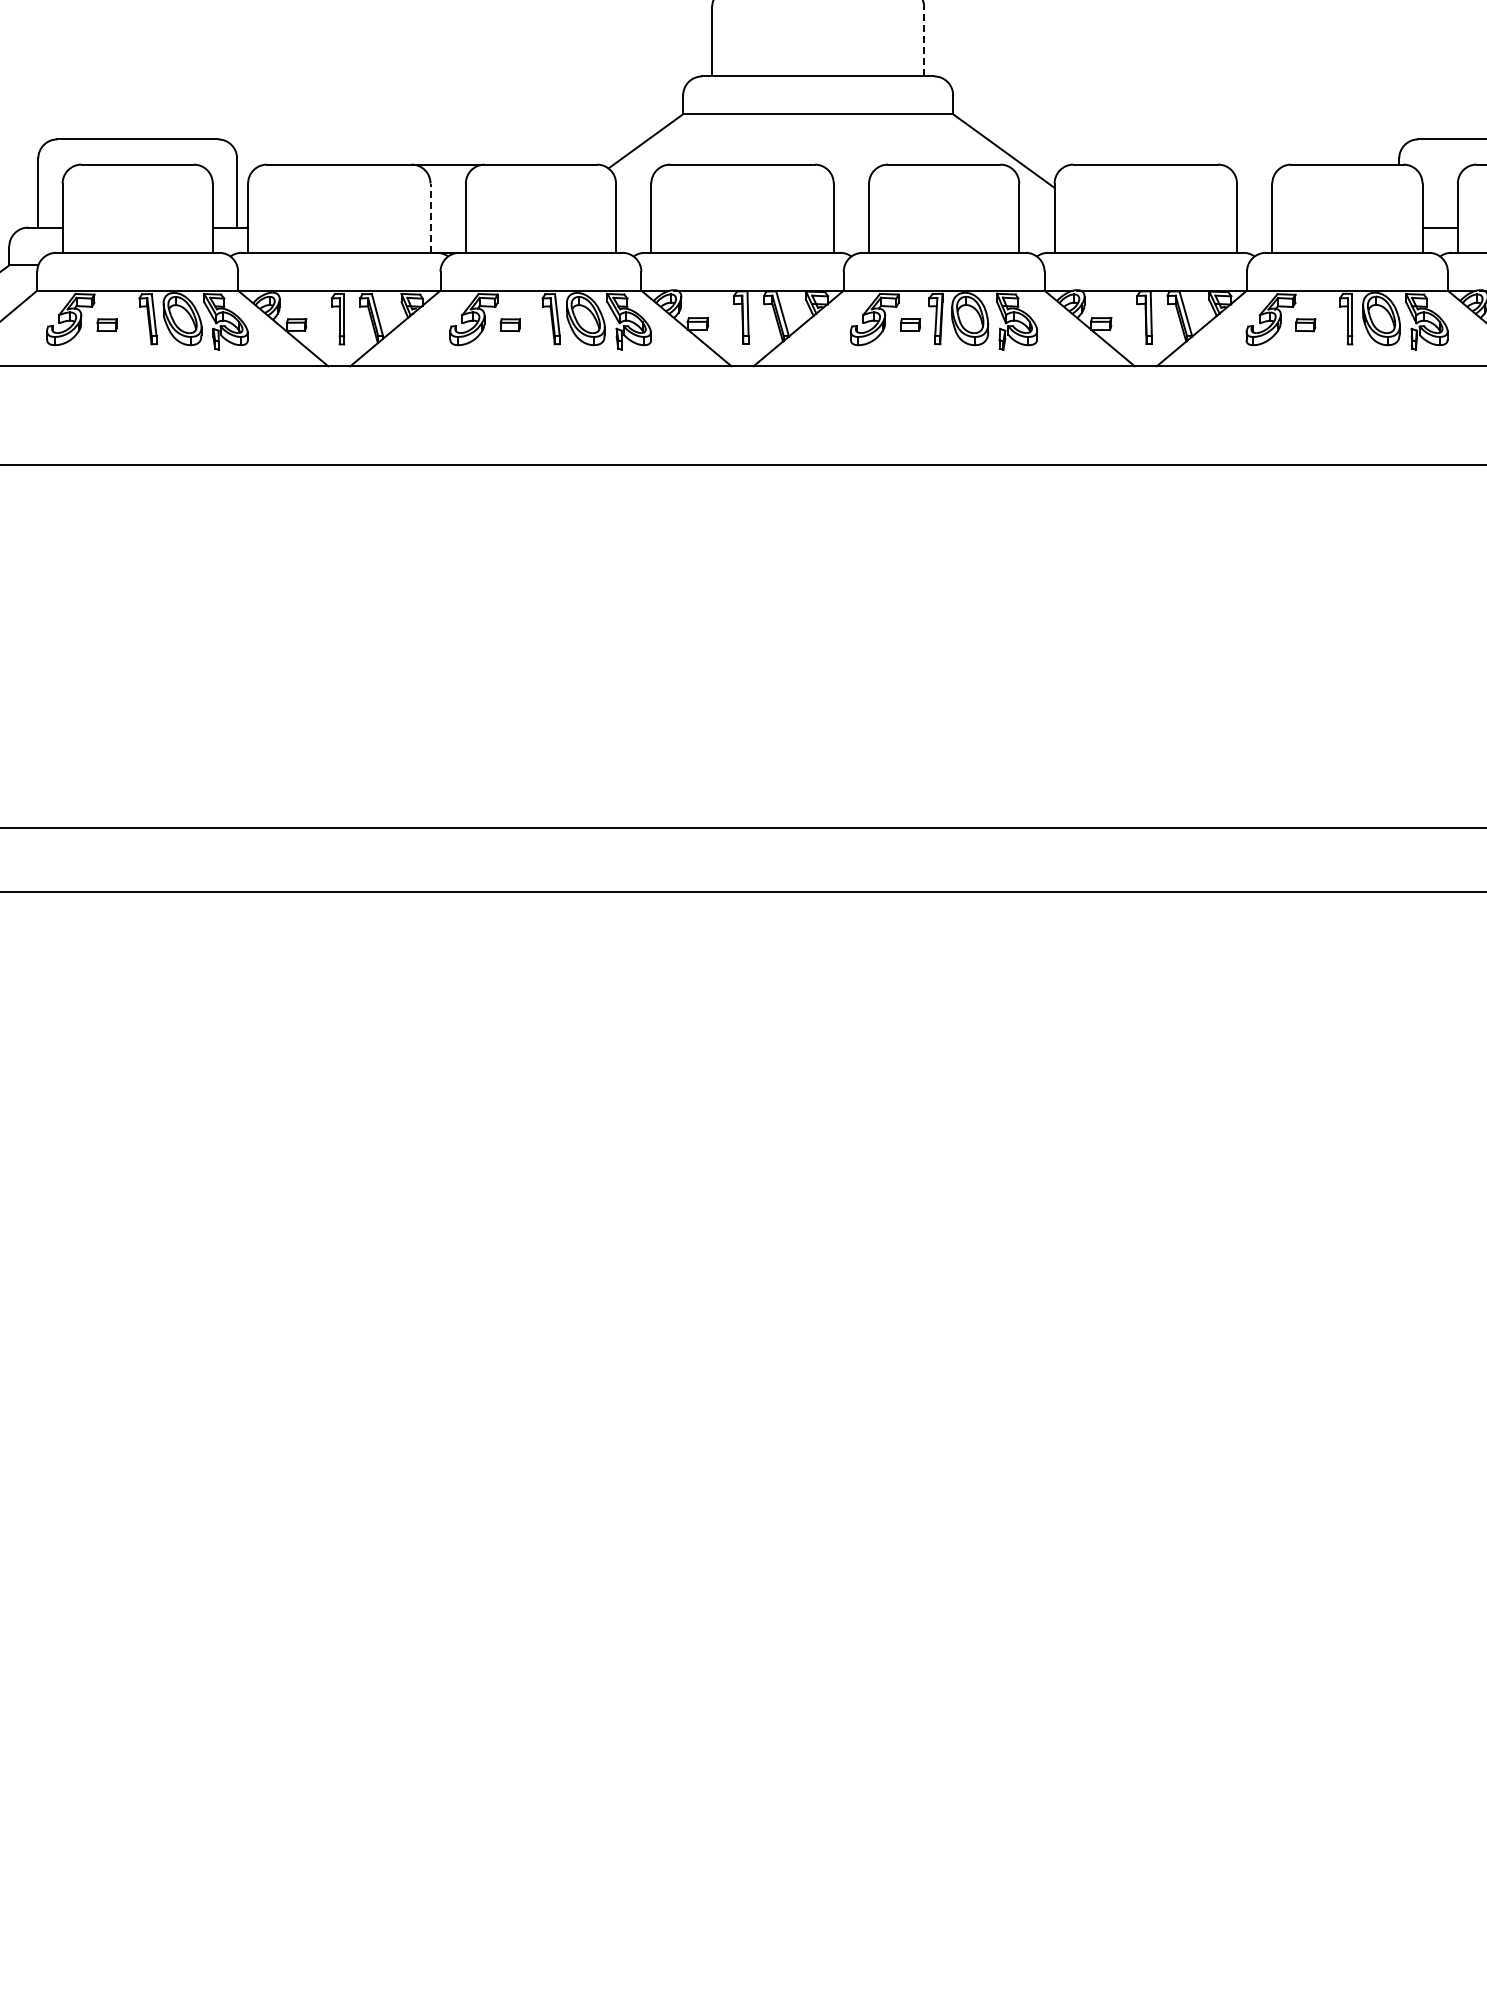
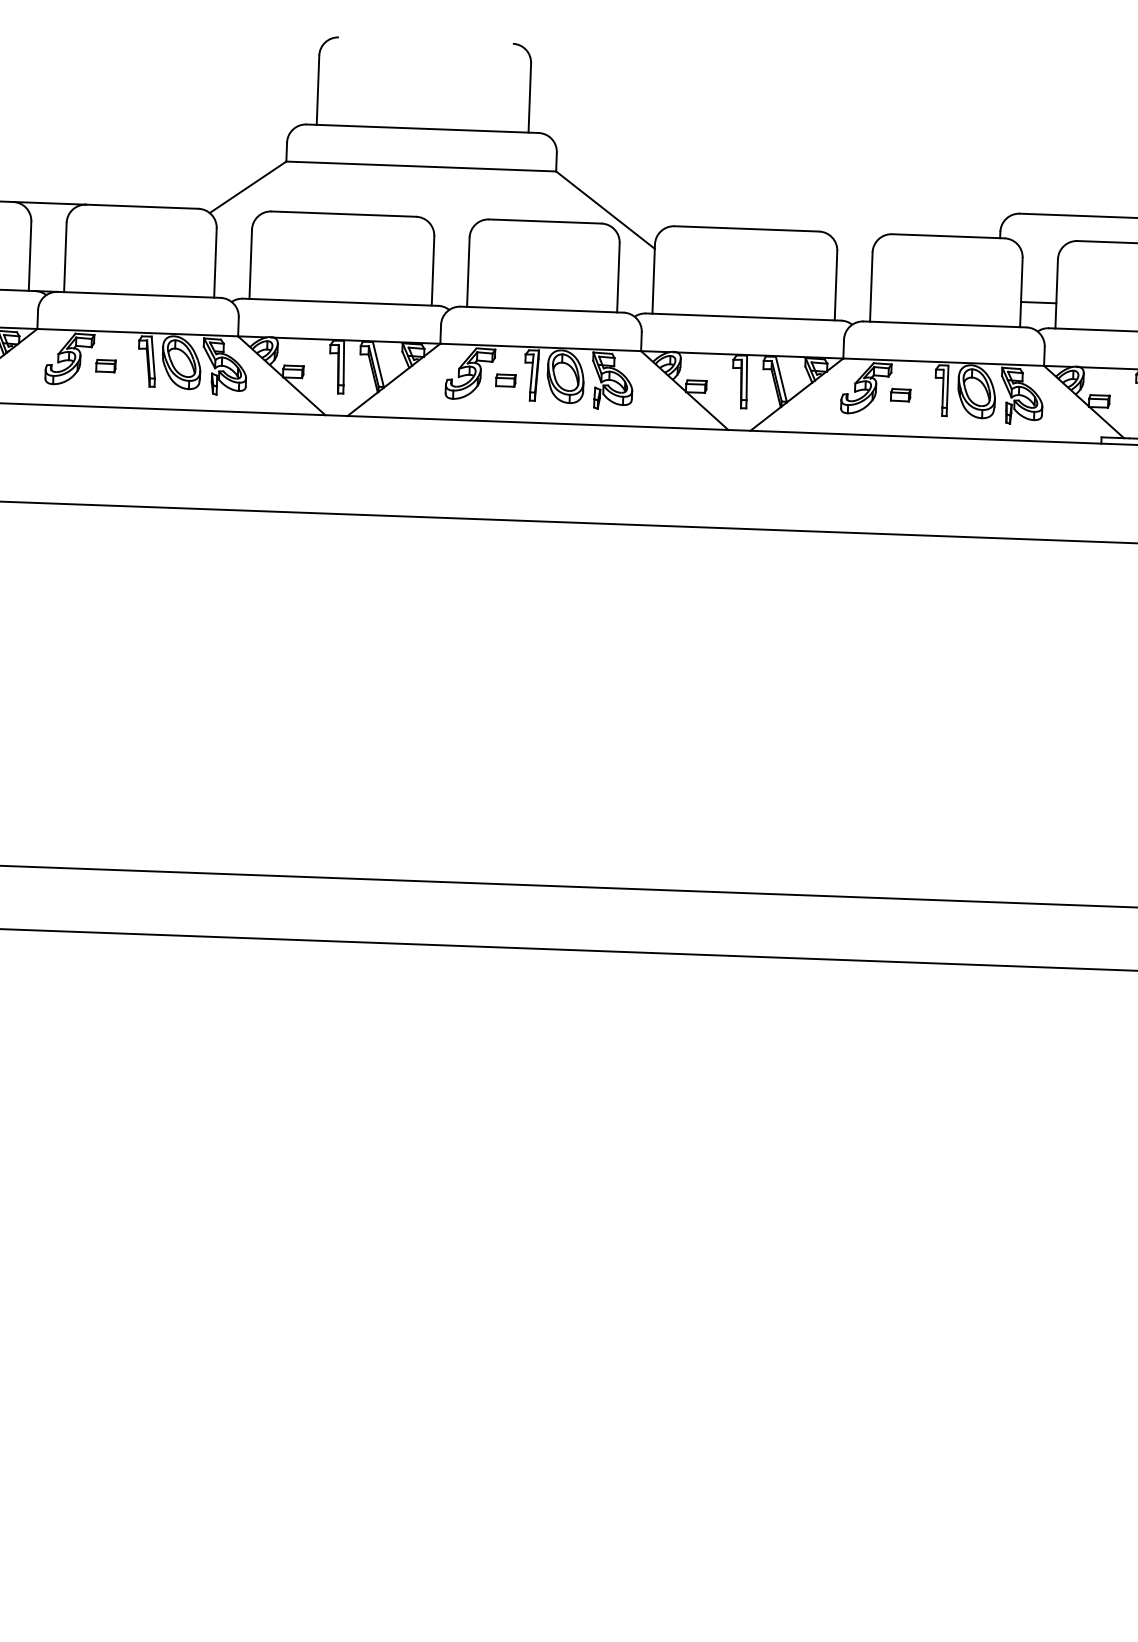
line: (924, 41) -> (530, 97), dashed -> solid
line: (430, 218) -> (30, 256), dashed -> solid

